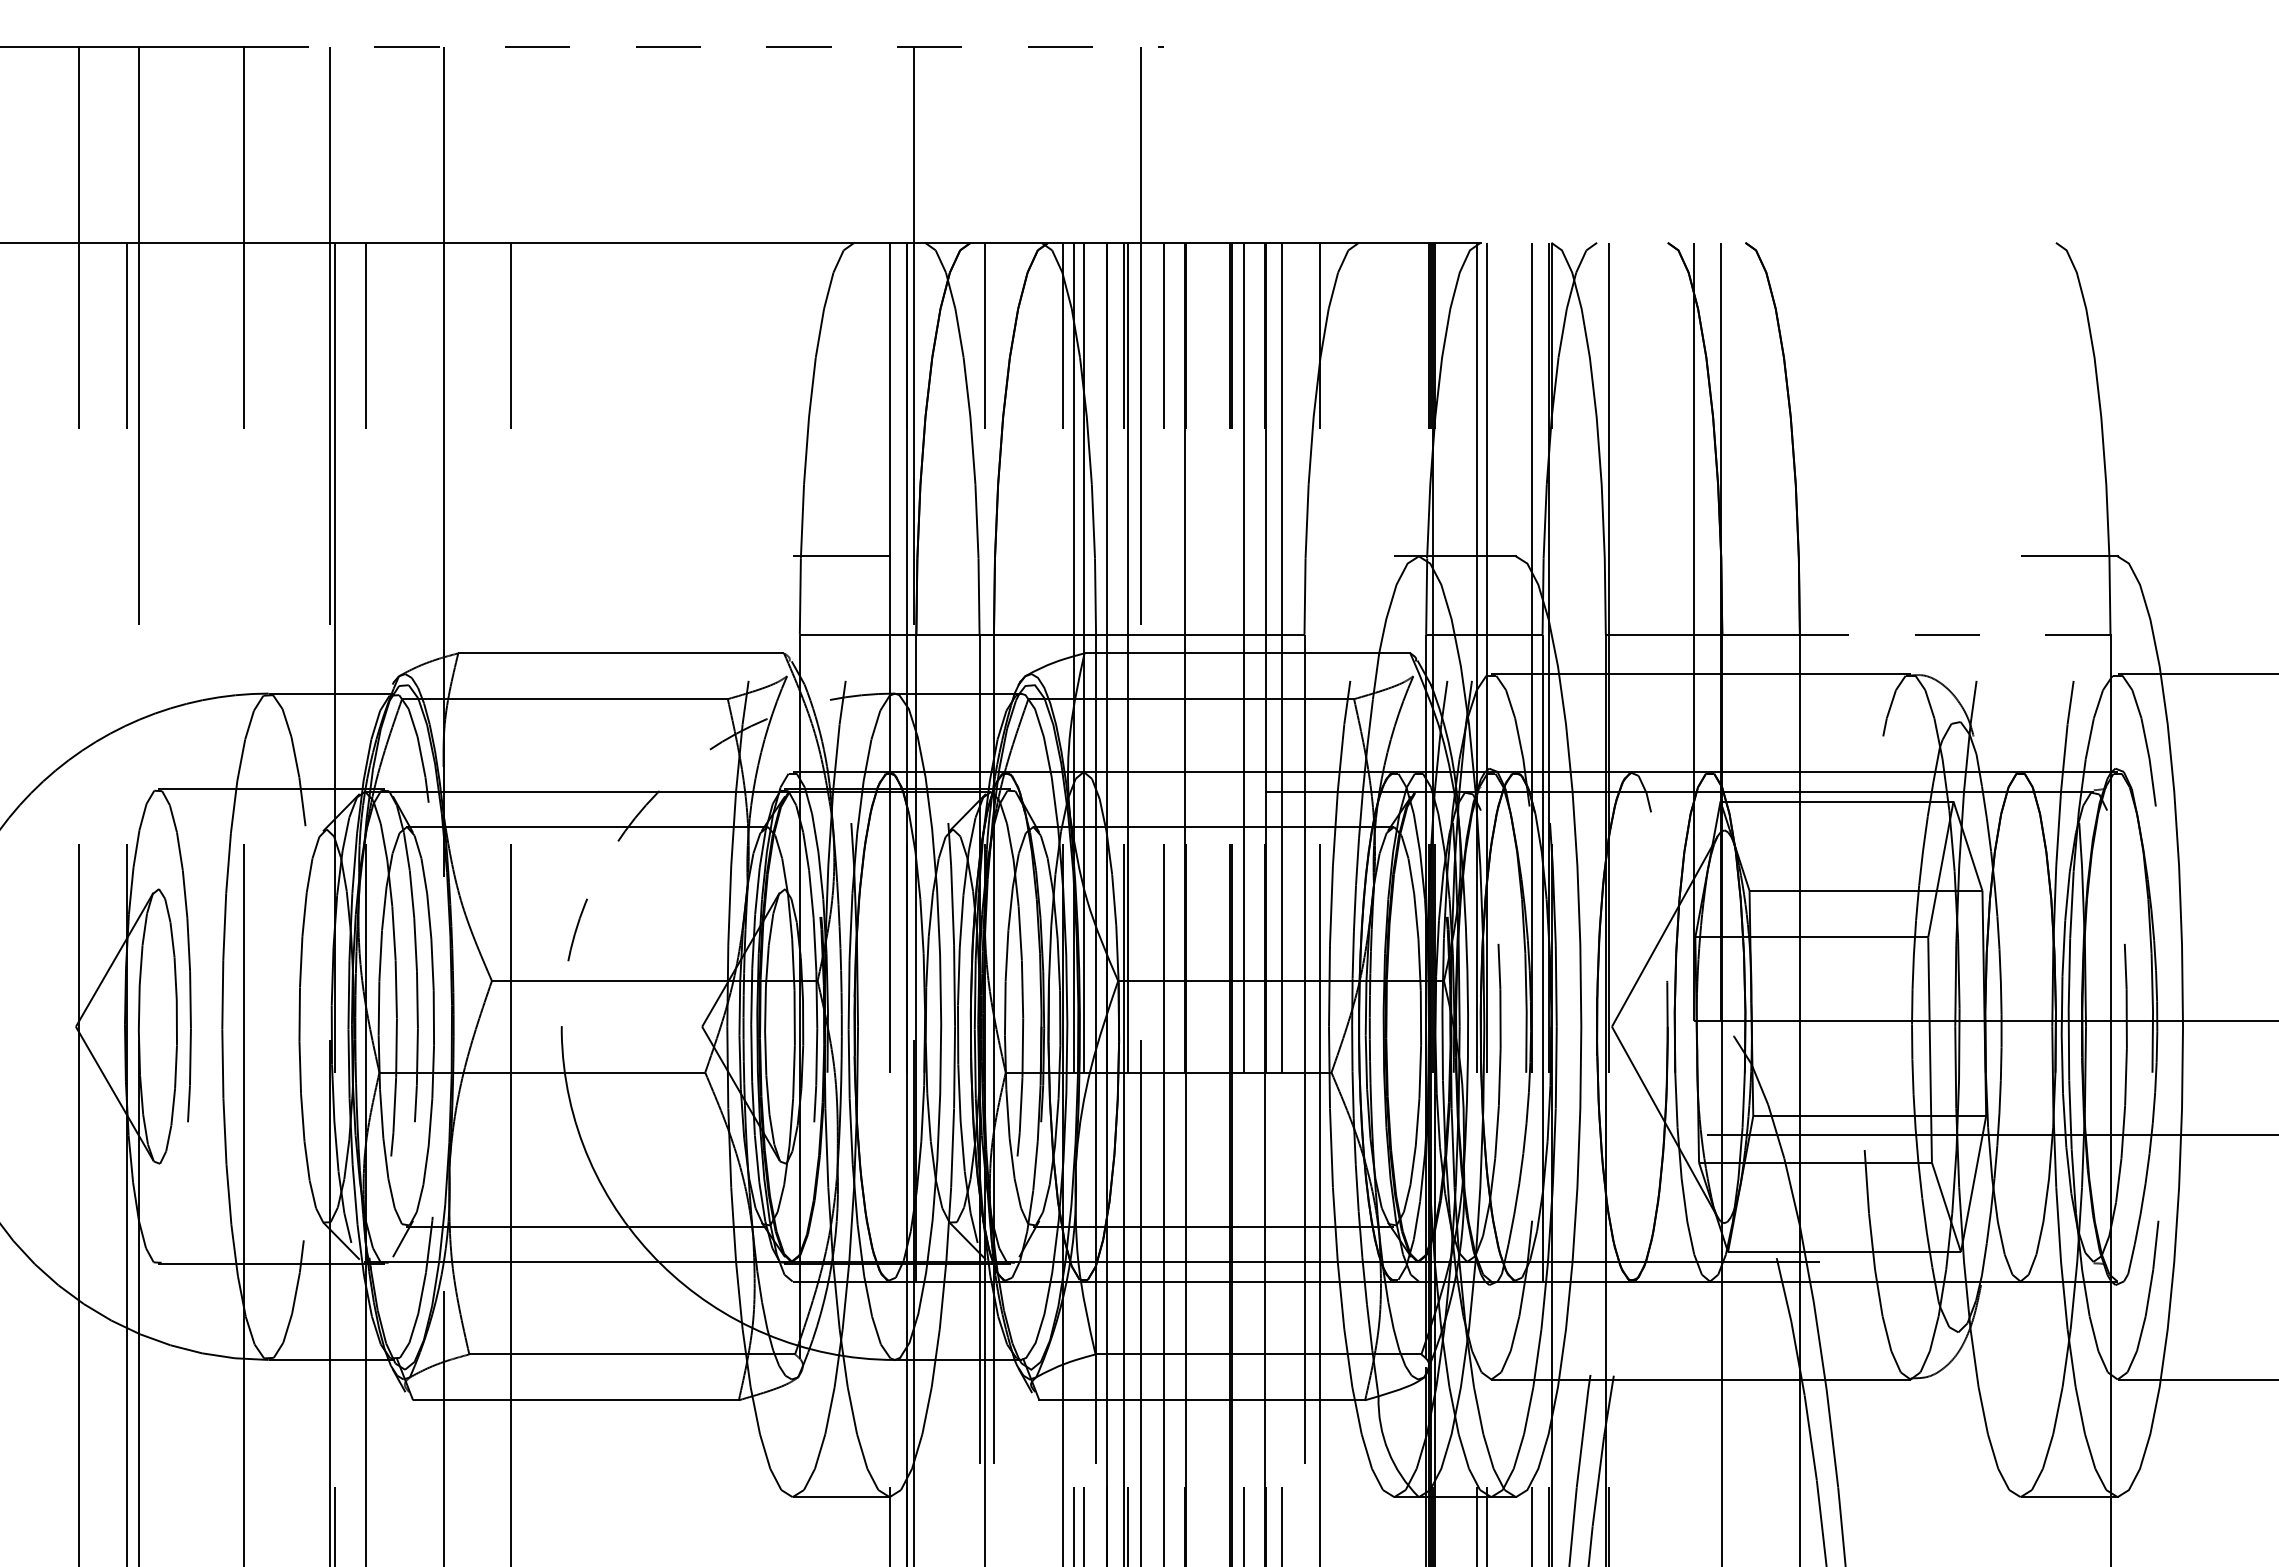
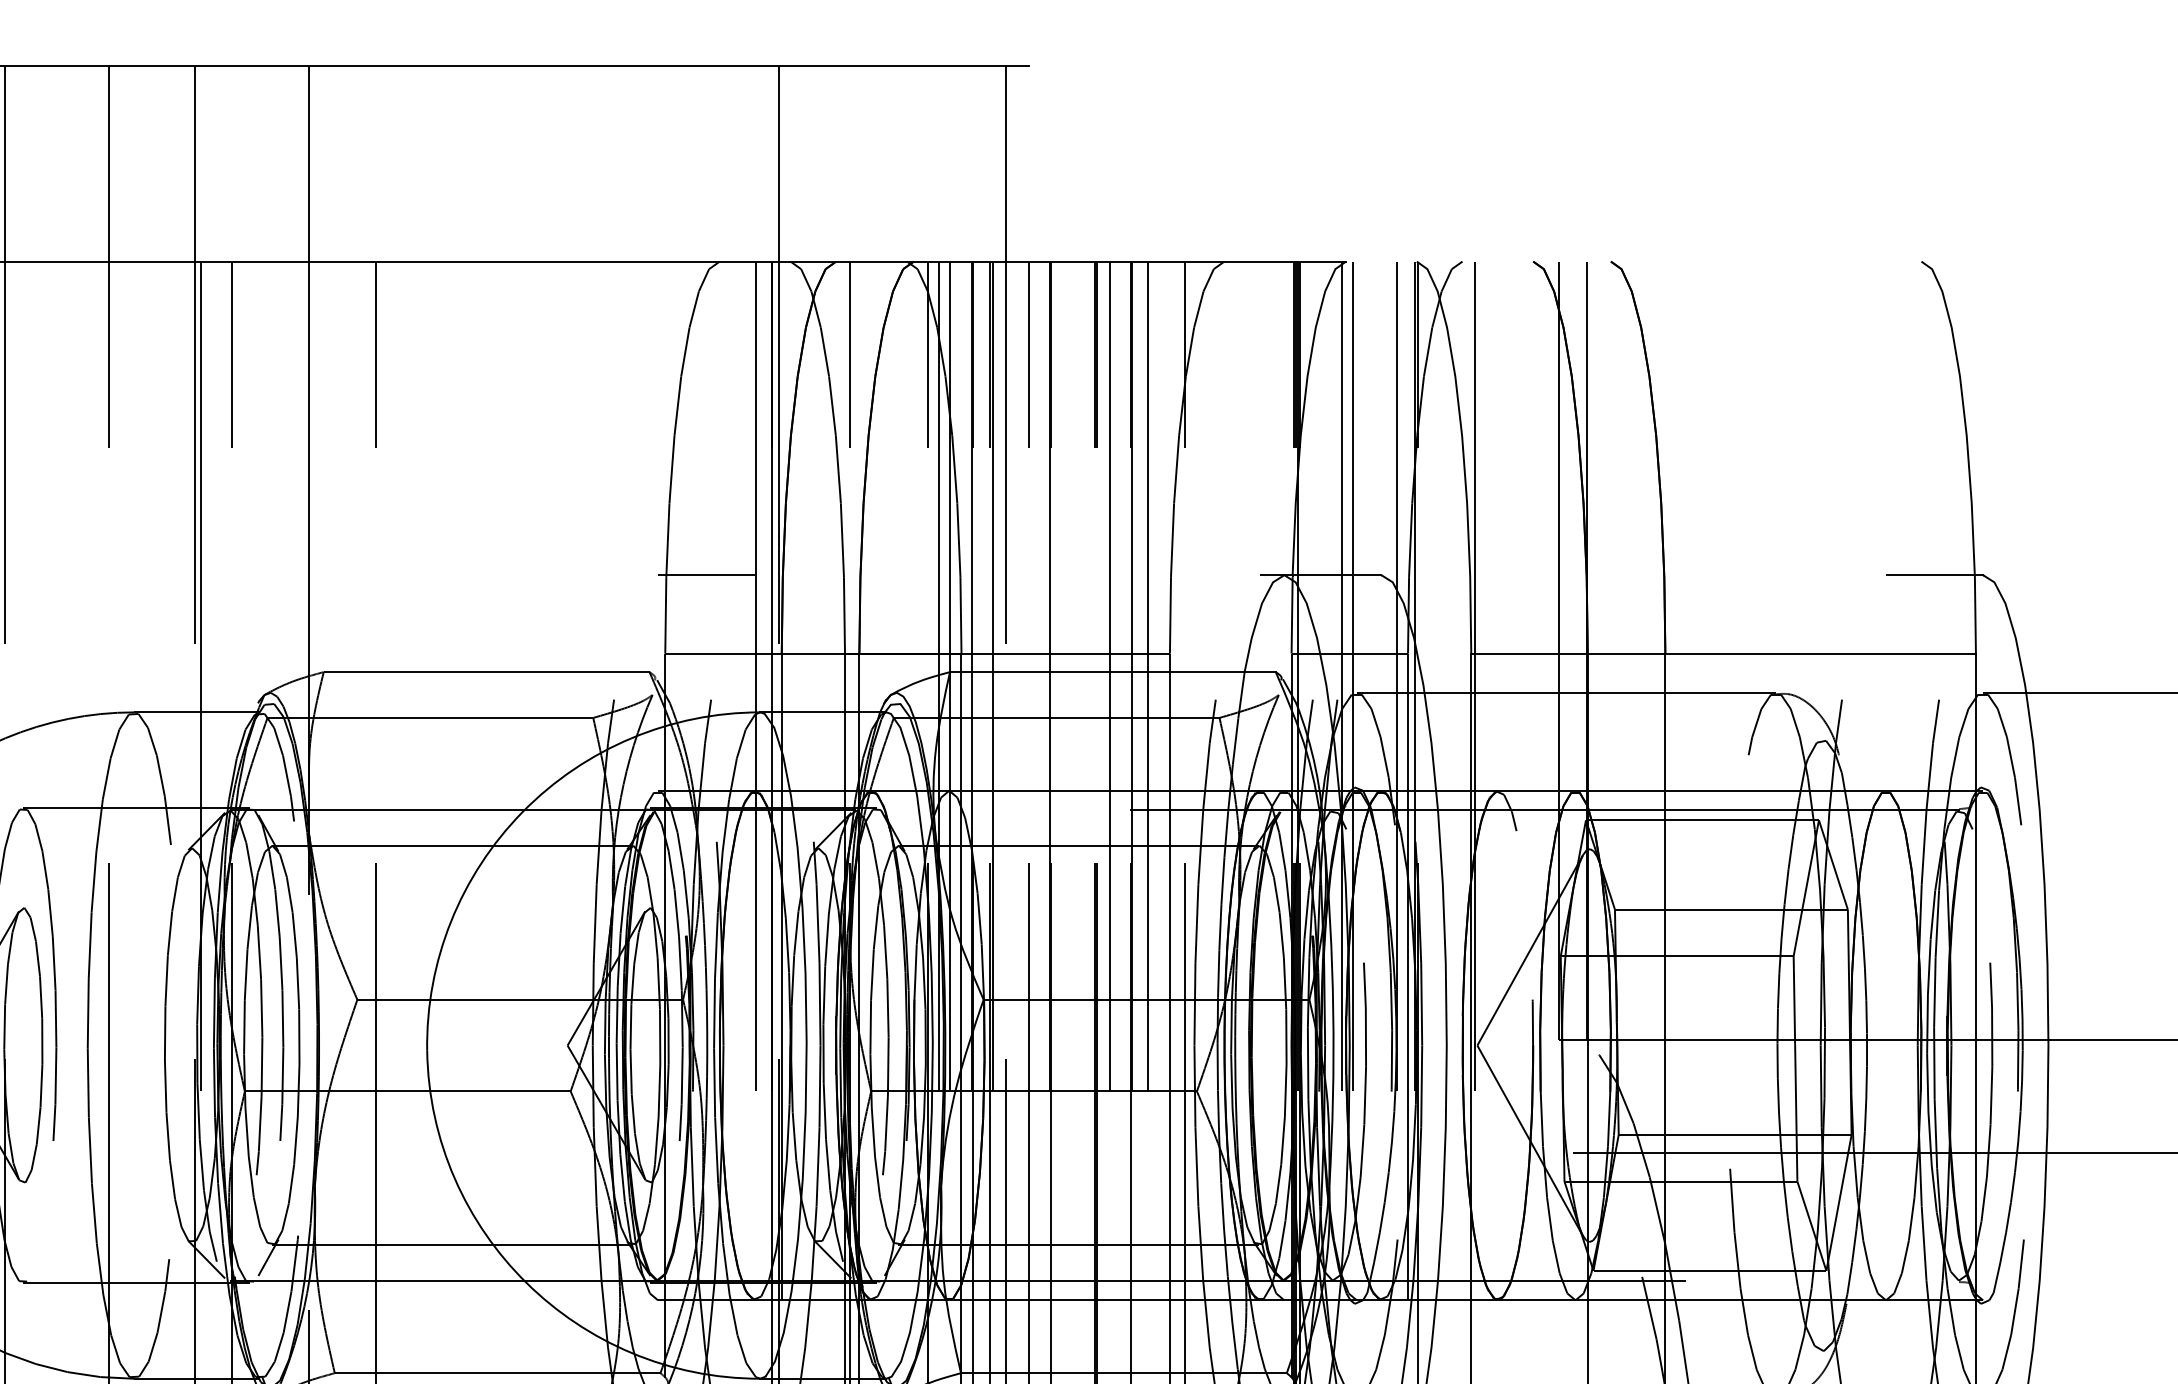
line: (704, 46) -> (569, 65), dashed -> solid
line: (1954, 634) -> (1819, 653), dashed -> solid
arc: (657, 793) -> (522, 812), dashed -> solid

